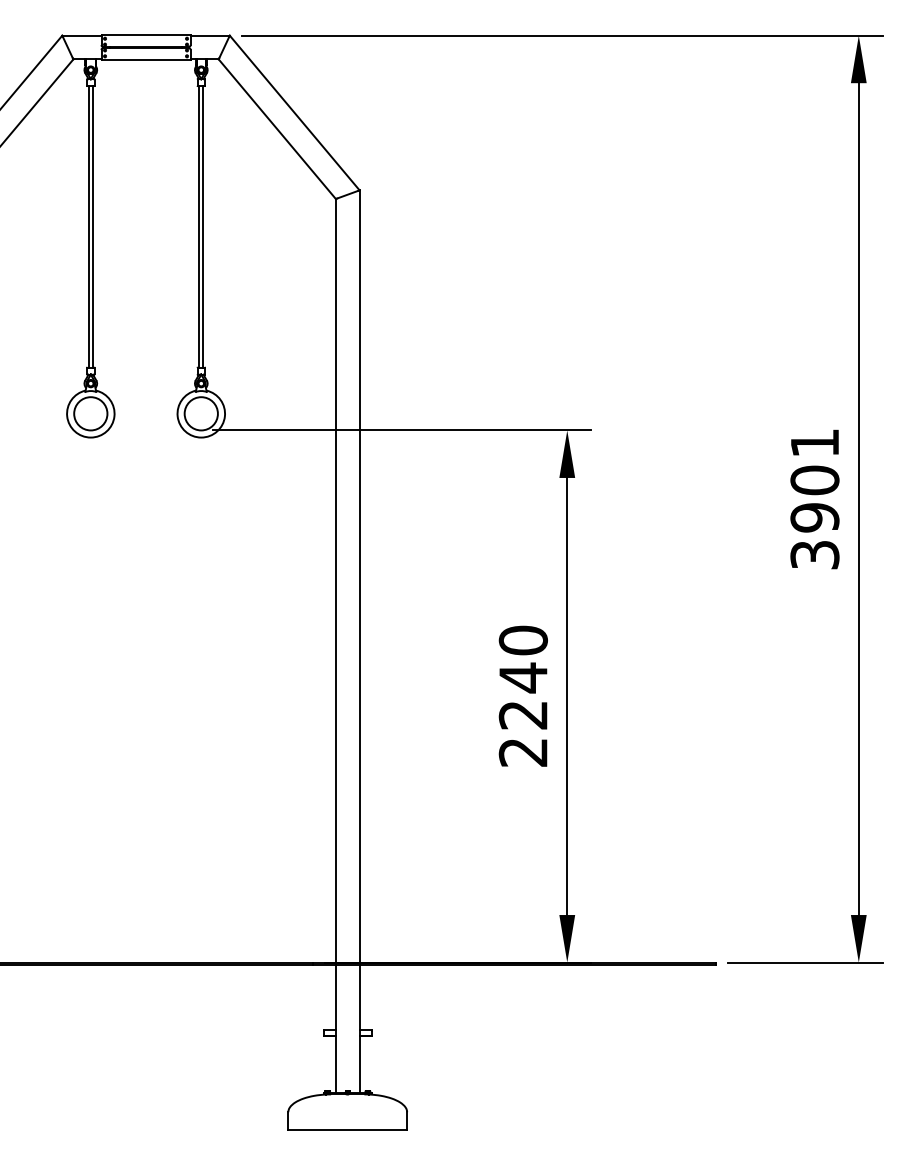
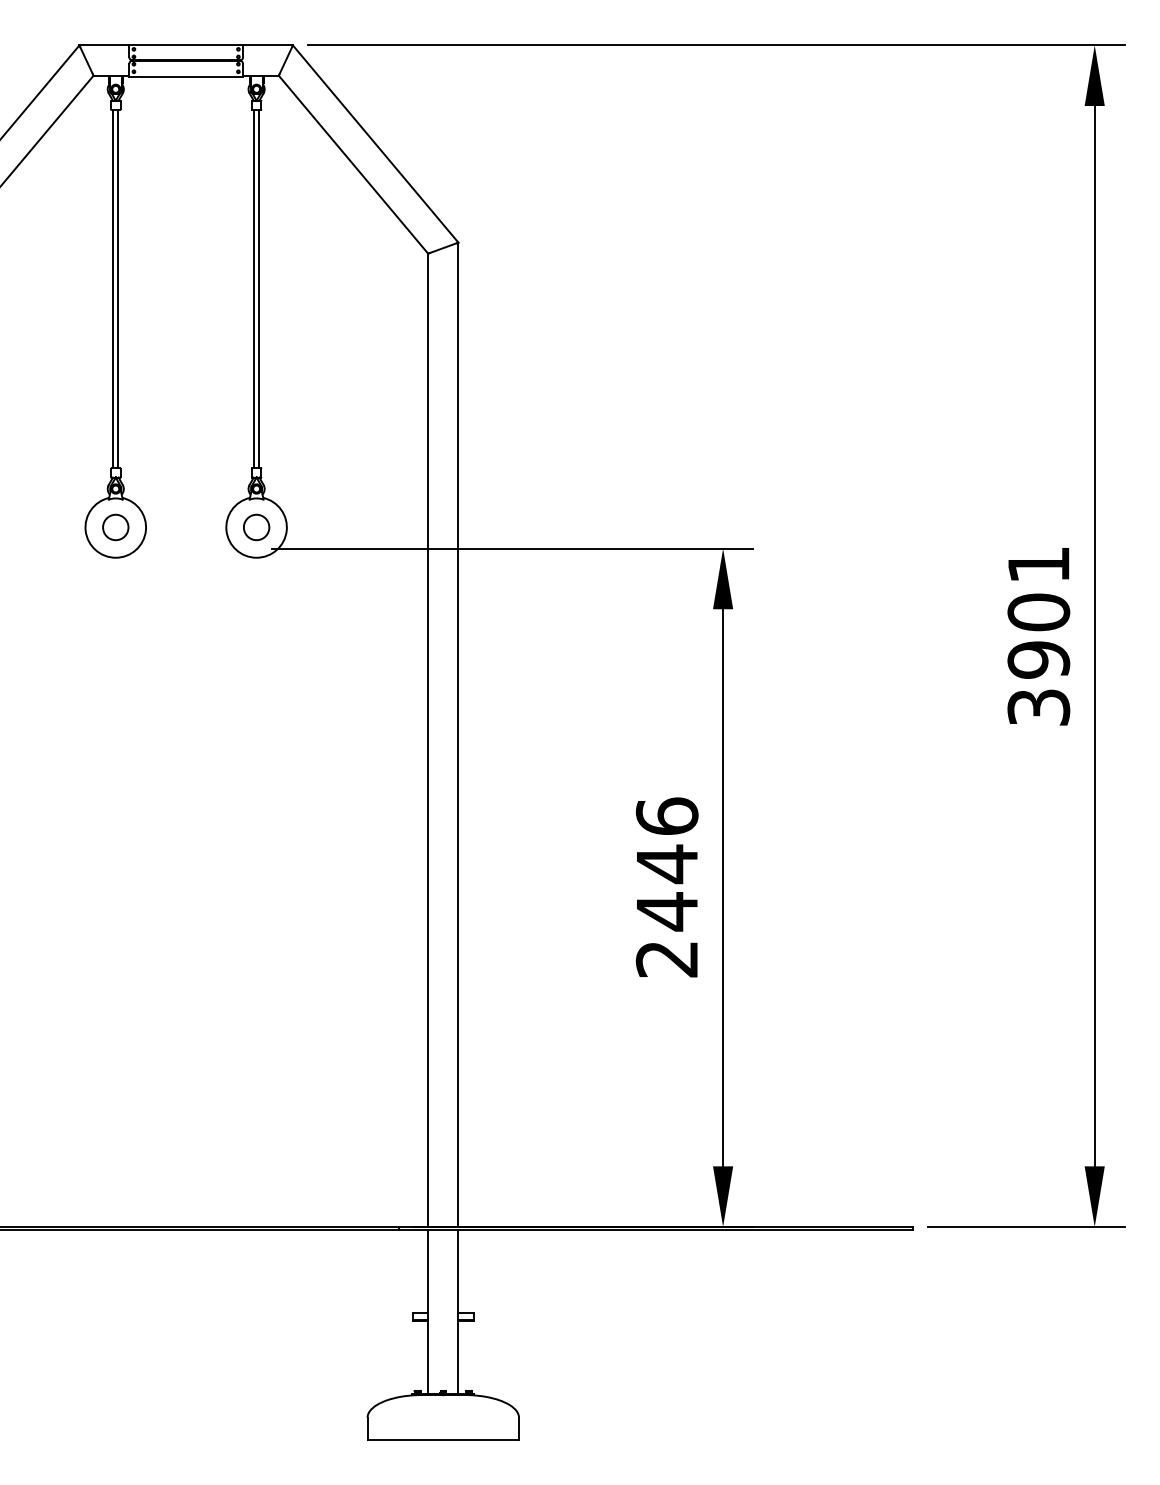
circle: (90, 413) -> (115, 527), size x0.6
circle: (200, 413) -> (255, 527), size x0.6
text: (522, 677) -> (666, 863), 2240 -> 2446

